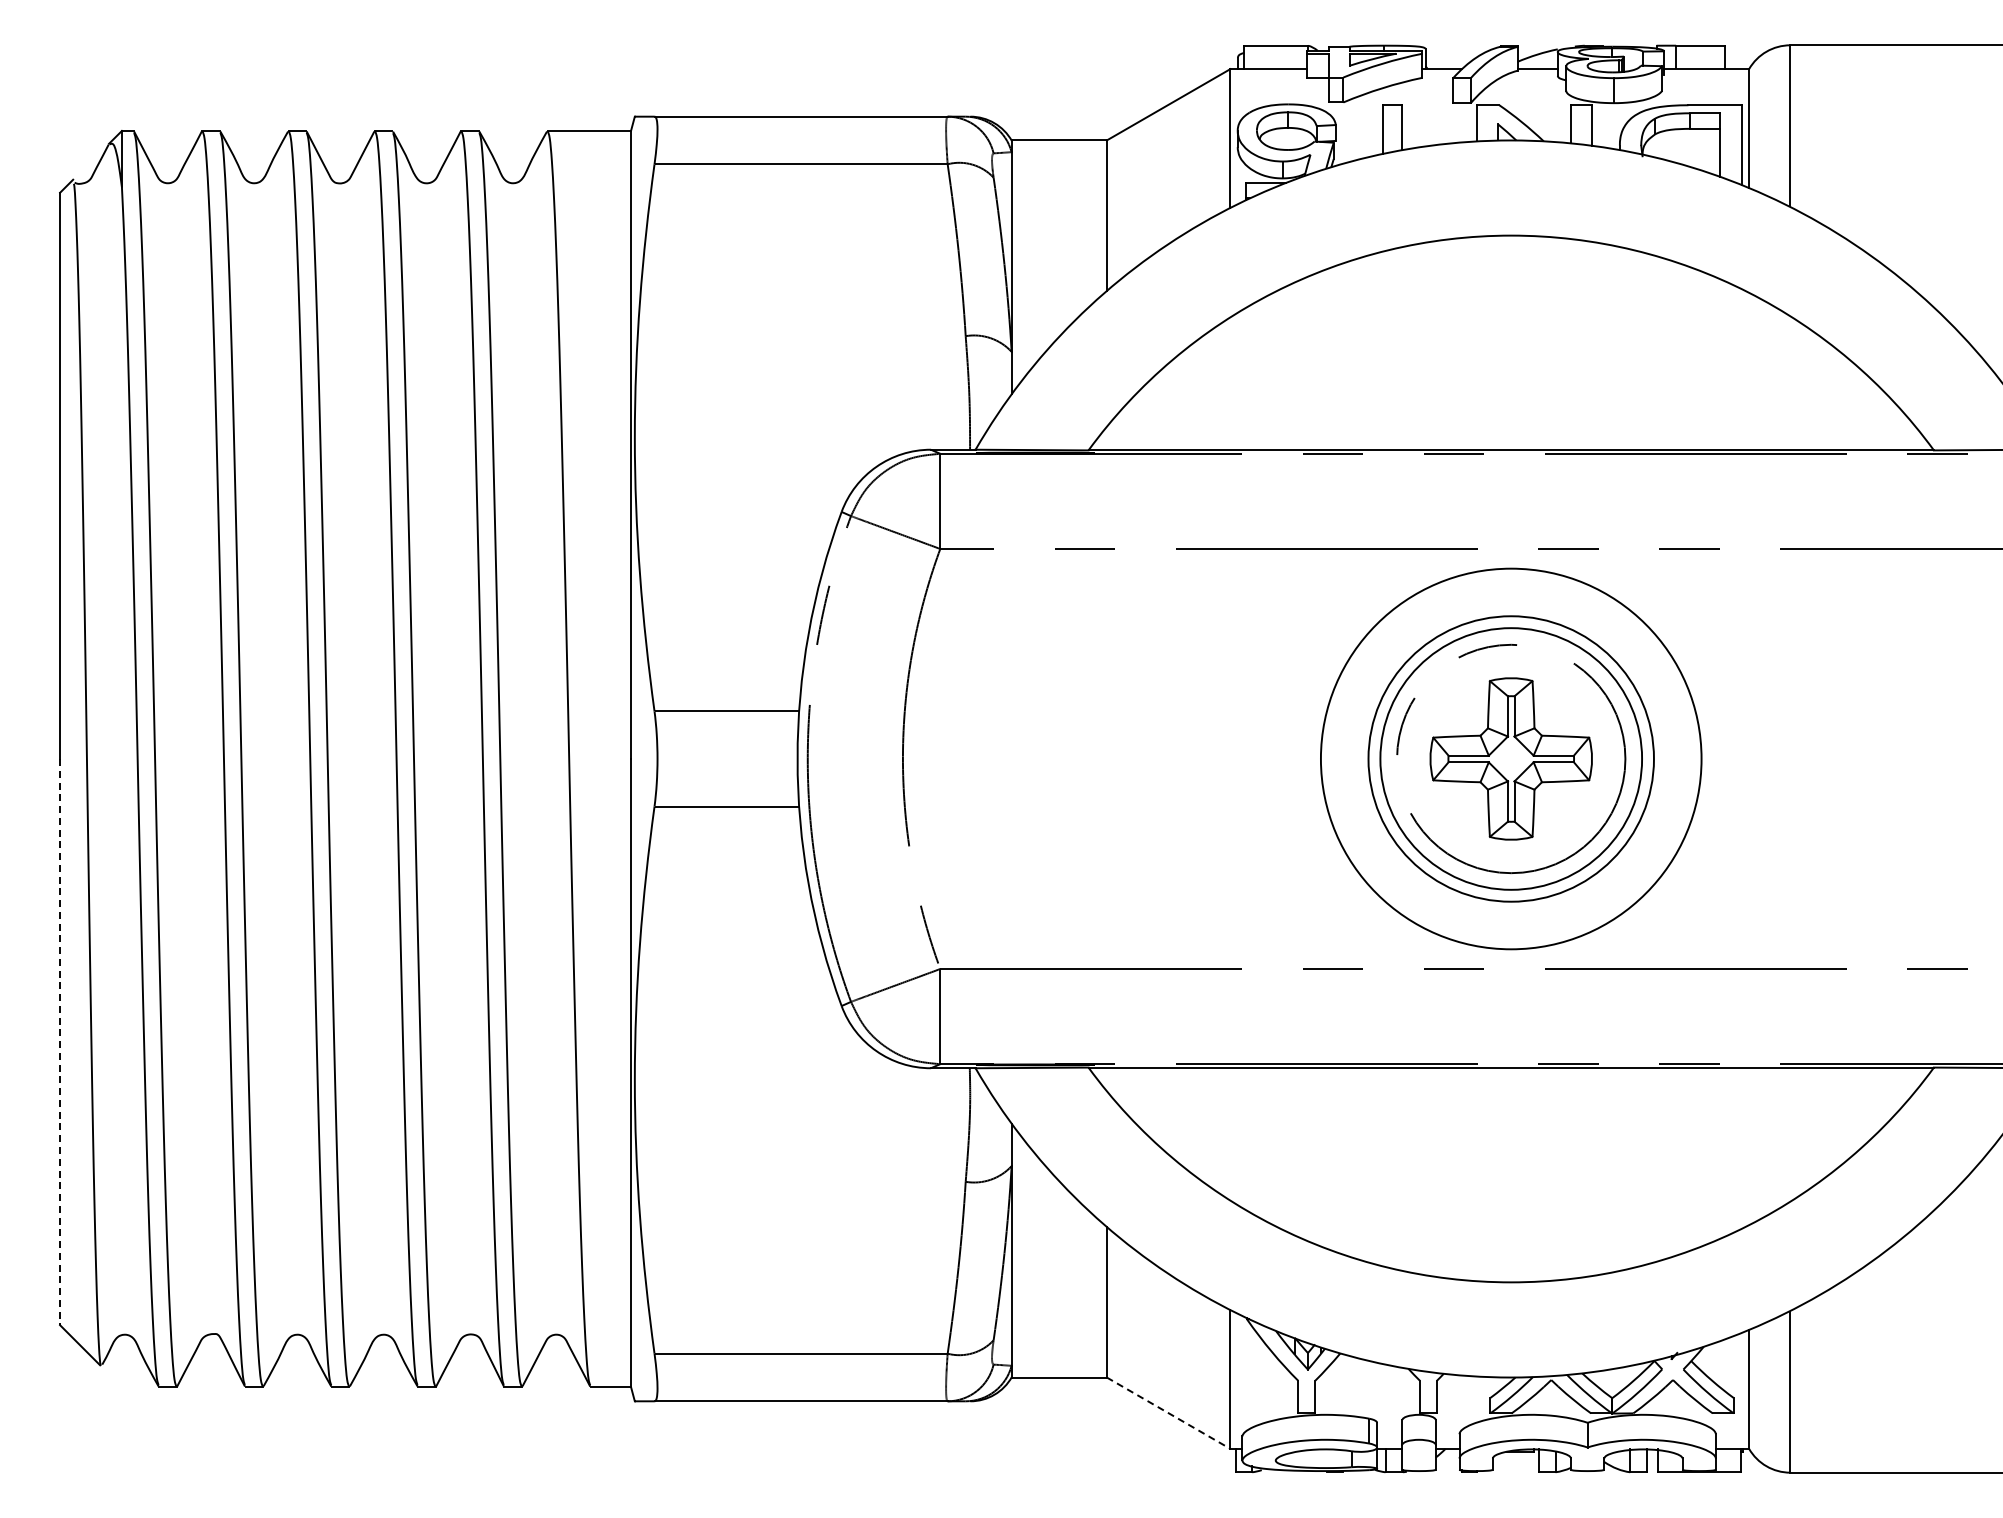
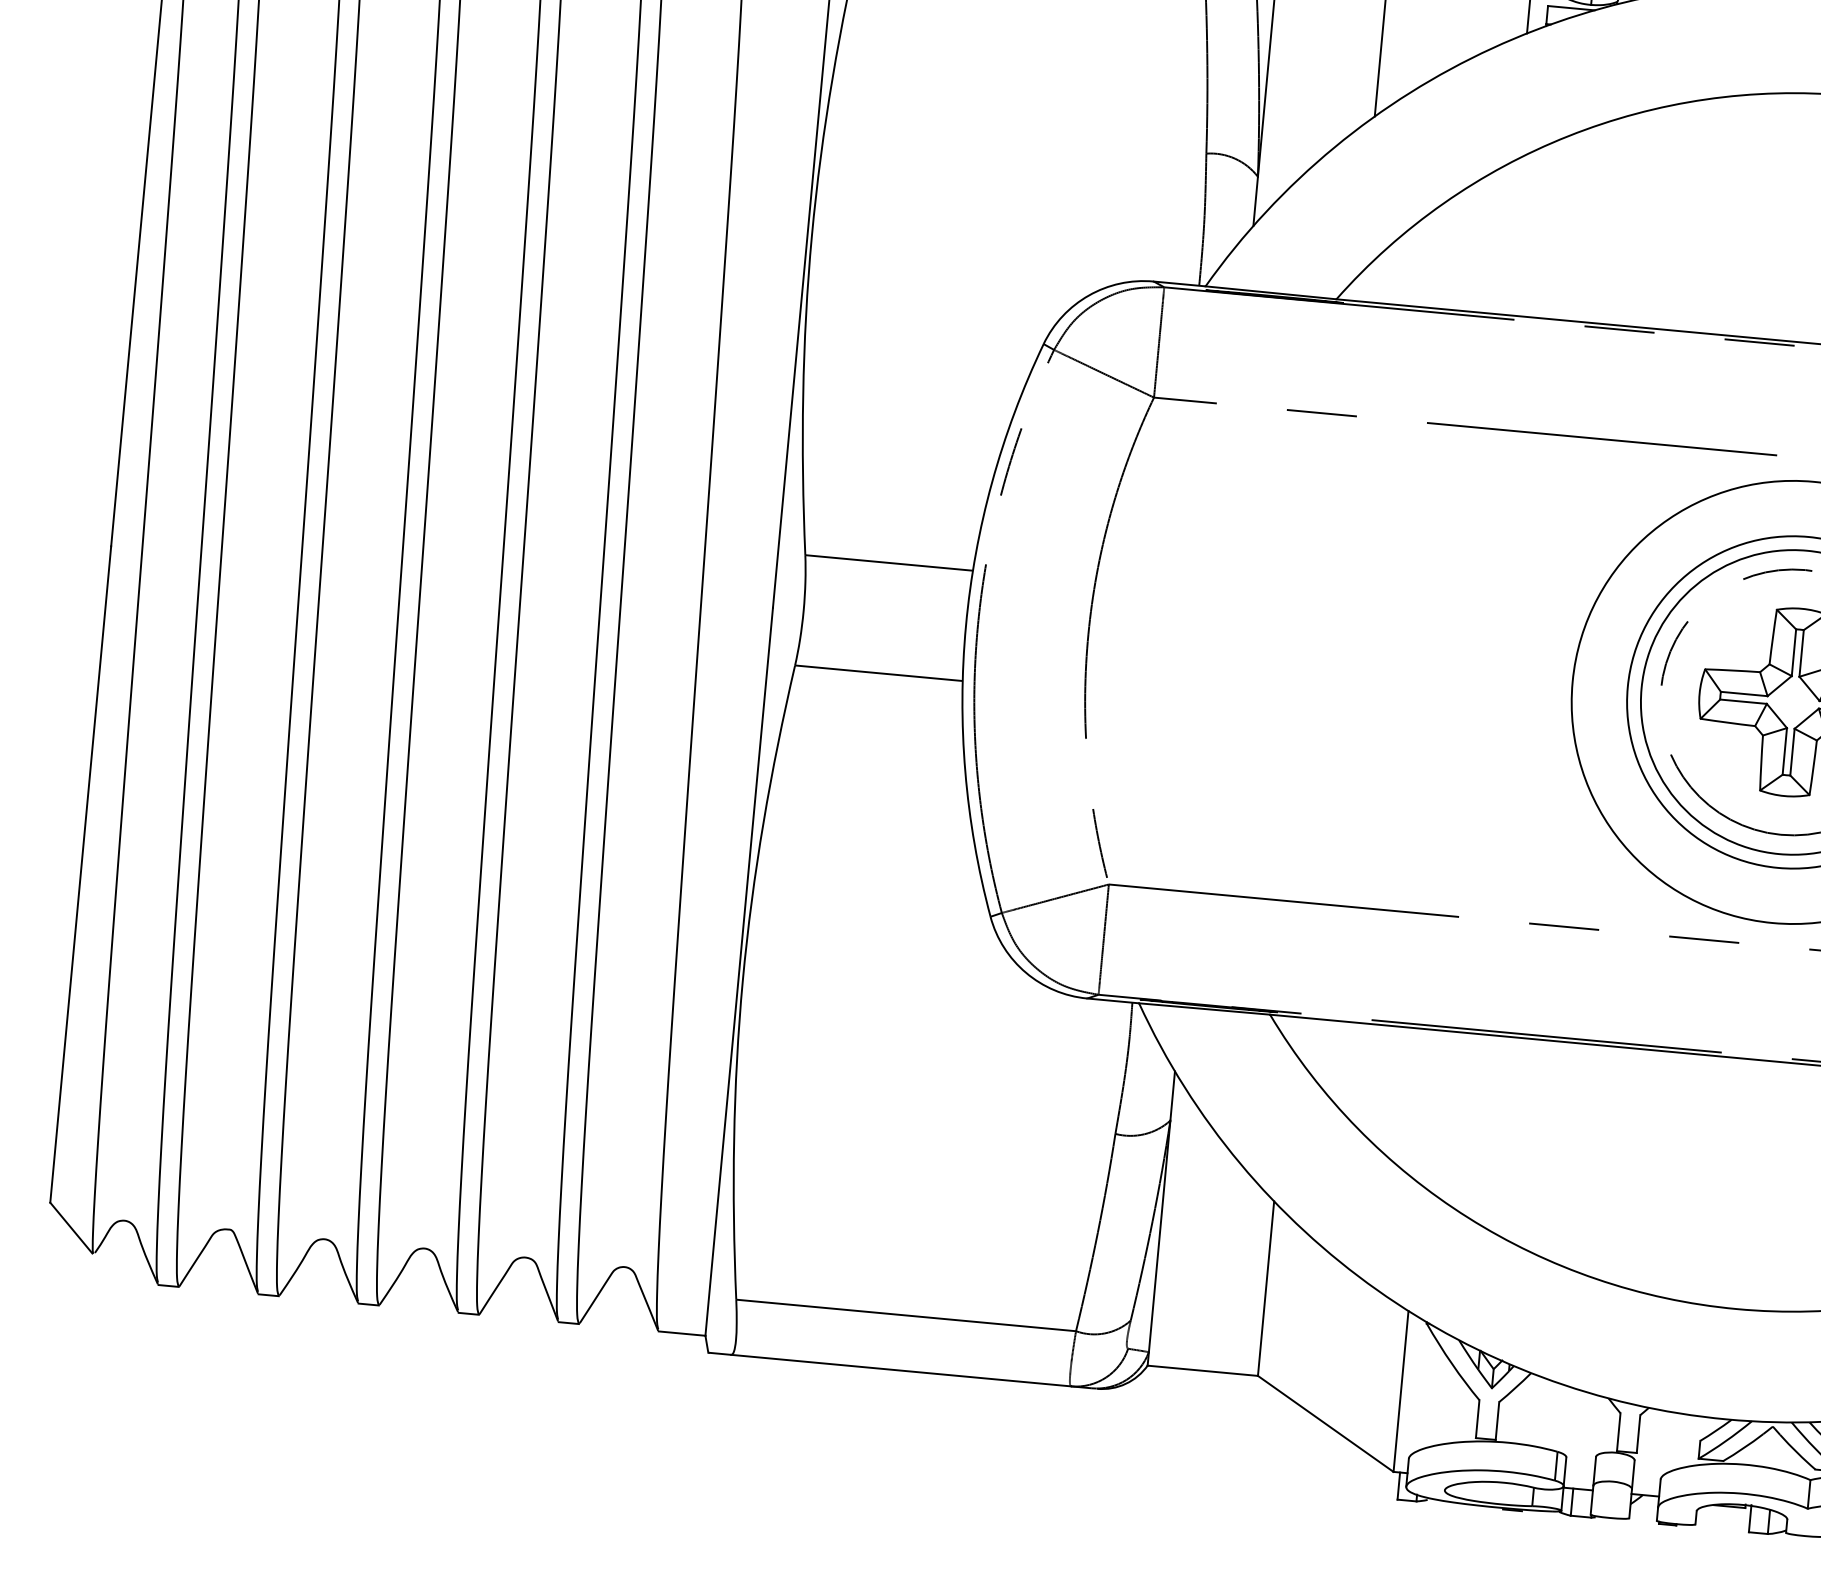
line: (60, 1042) -> (81, 875), dashed -> solid
line: (1169, 1413) -> (1326, 1424), dashed -> solid

